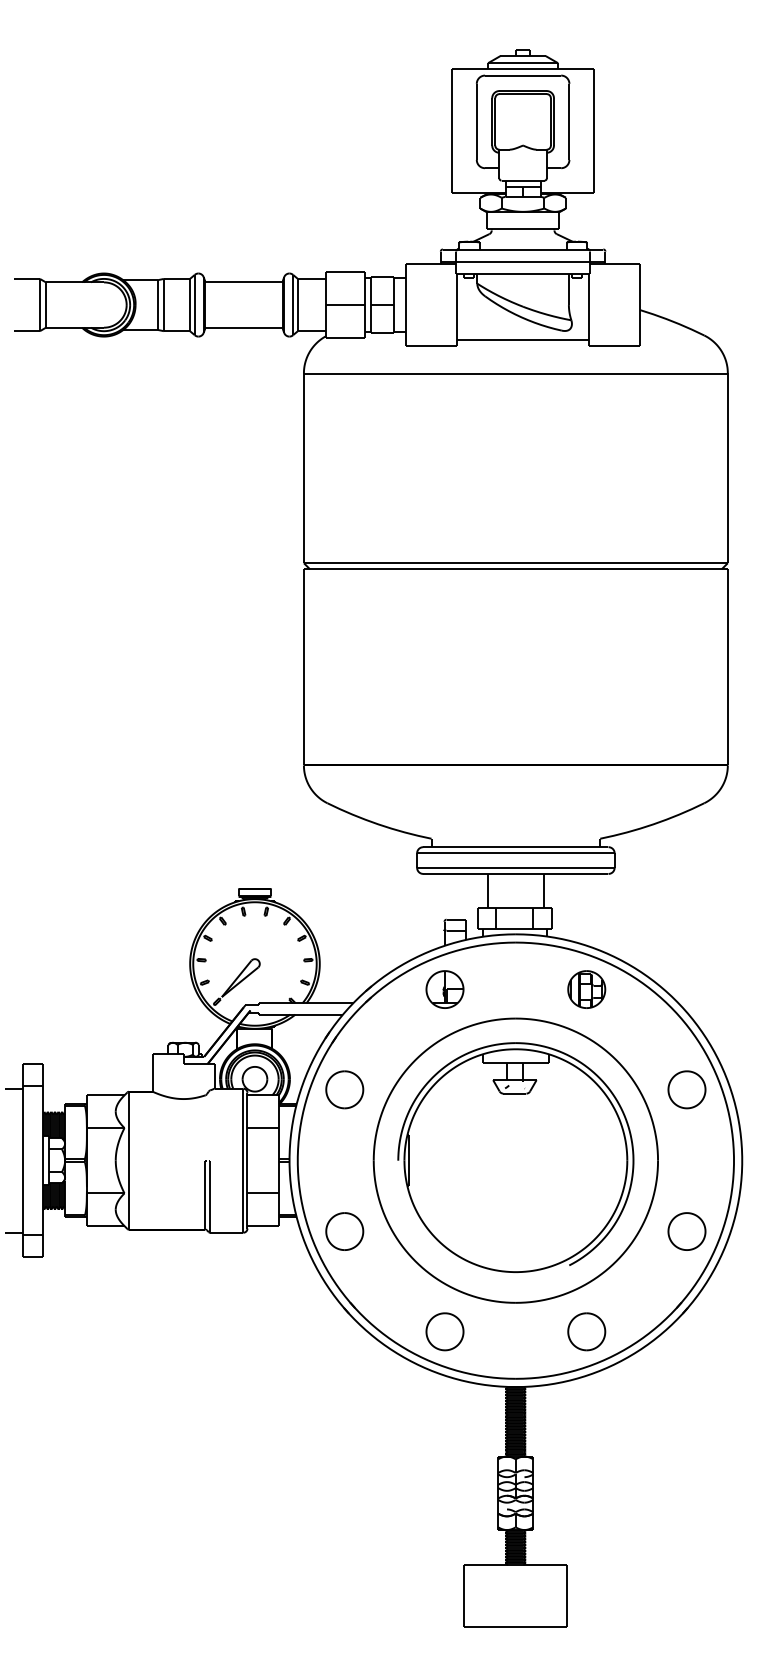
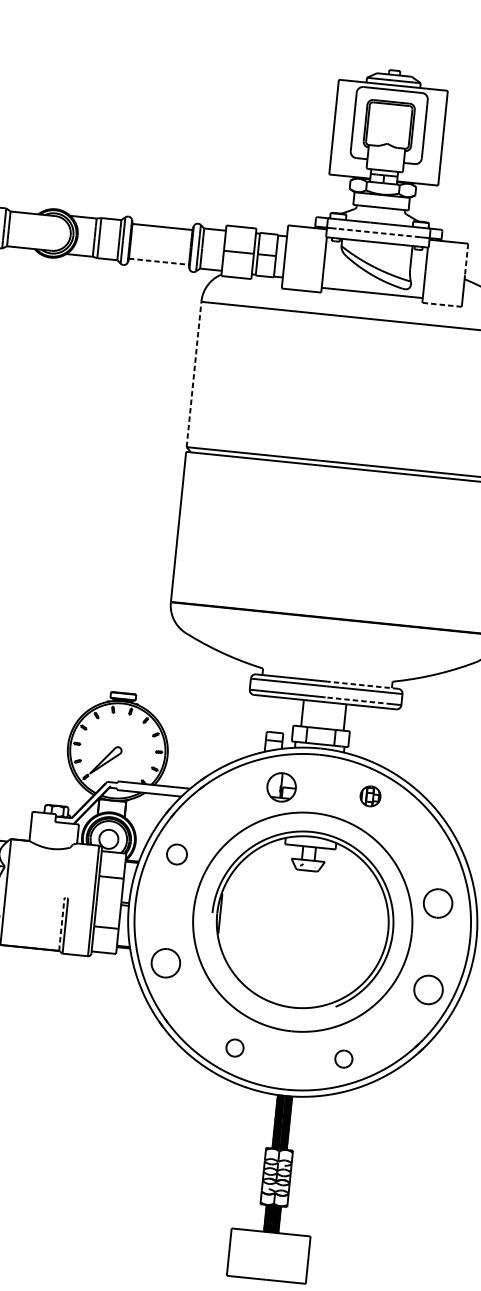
line: (523, 261) -> (378, 232), solid -> dashed
line: (640, 284) -> (466, 259), solid -> dashed
line: (244, 327) -> (159, 261), solid -> dashed
line: (614, 346) -> (441, 305), solid -> dashed
line: (303, 468) -> (193, 374), solid -> dashed
line: (561, 847) -> (362, 685), solid -> dashed
line: (558, 867) -> (358, 700), solid -> dashed
part: (444, 989) -> (281, 787), moved
part: (586, 989) -> (370, 796), size x0.7
part: (344, 1089) -> (176, 854), size x0.7
part: (686, 1089) -> (437, 903), moved
line: (205, 1194) -> (61, 923), solid -> dashed
part: (444, 1331) -> (234, 1047), size x0.6
part: (586, 1331) -> (343, 1058), size x0.6

